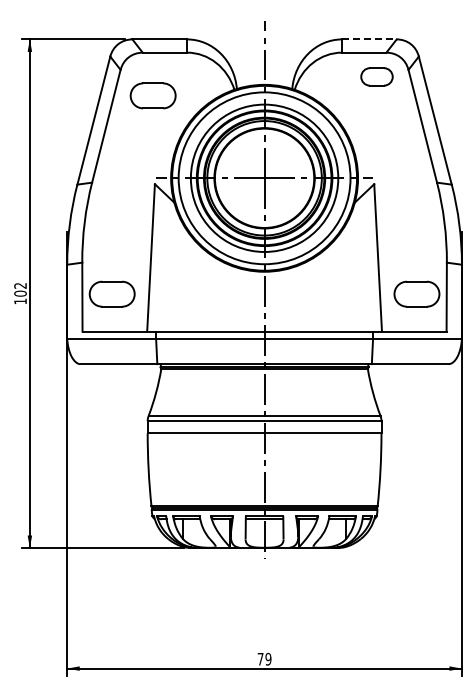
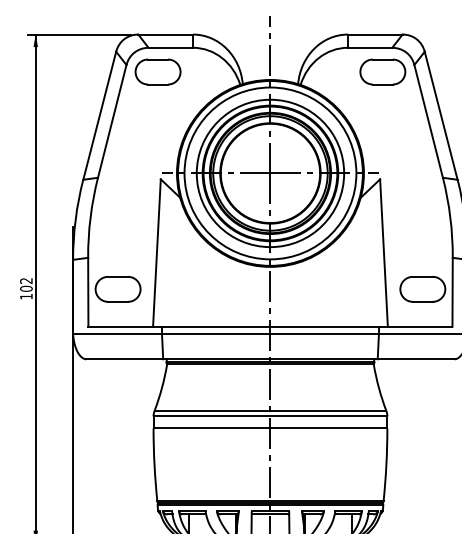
line: (369, 39) -> (375, 34), dashed -> solid
part: (376, 76) -> (382, 71), size x1.43
part: (152, 95) -> (157, 71), moved

